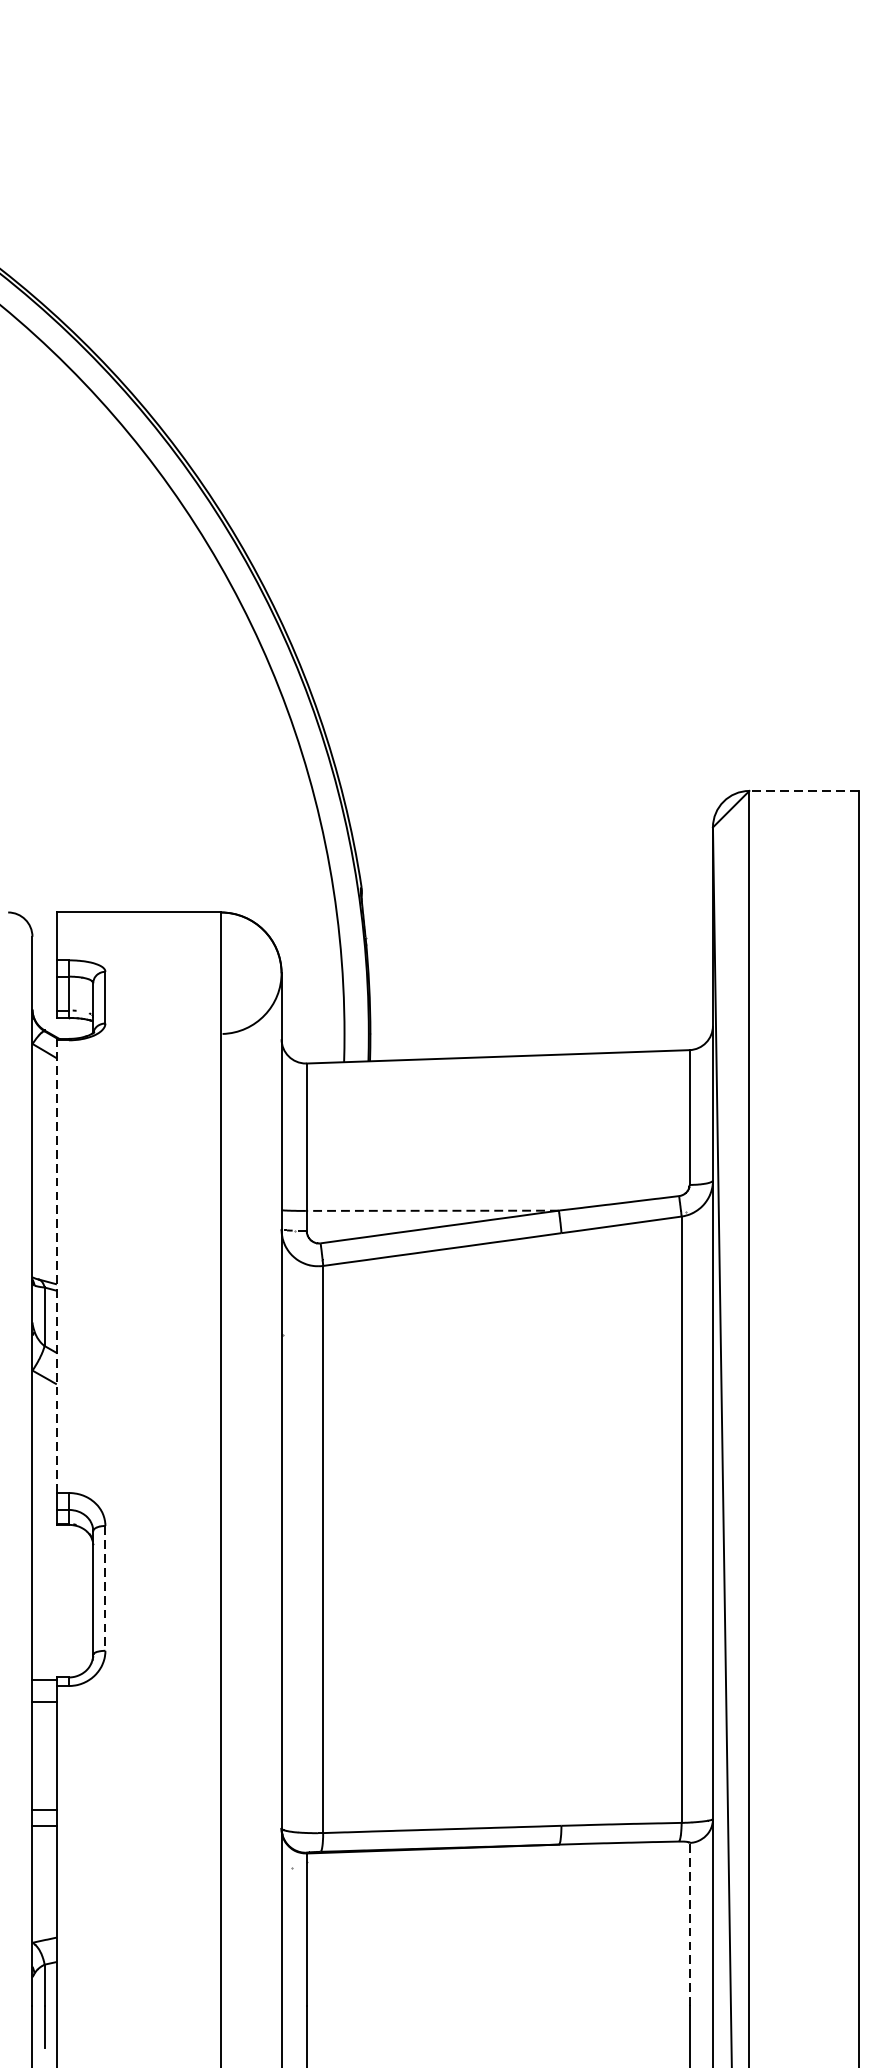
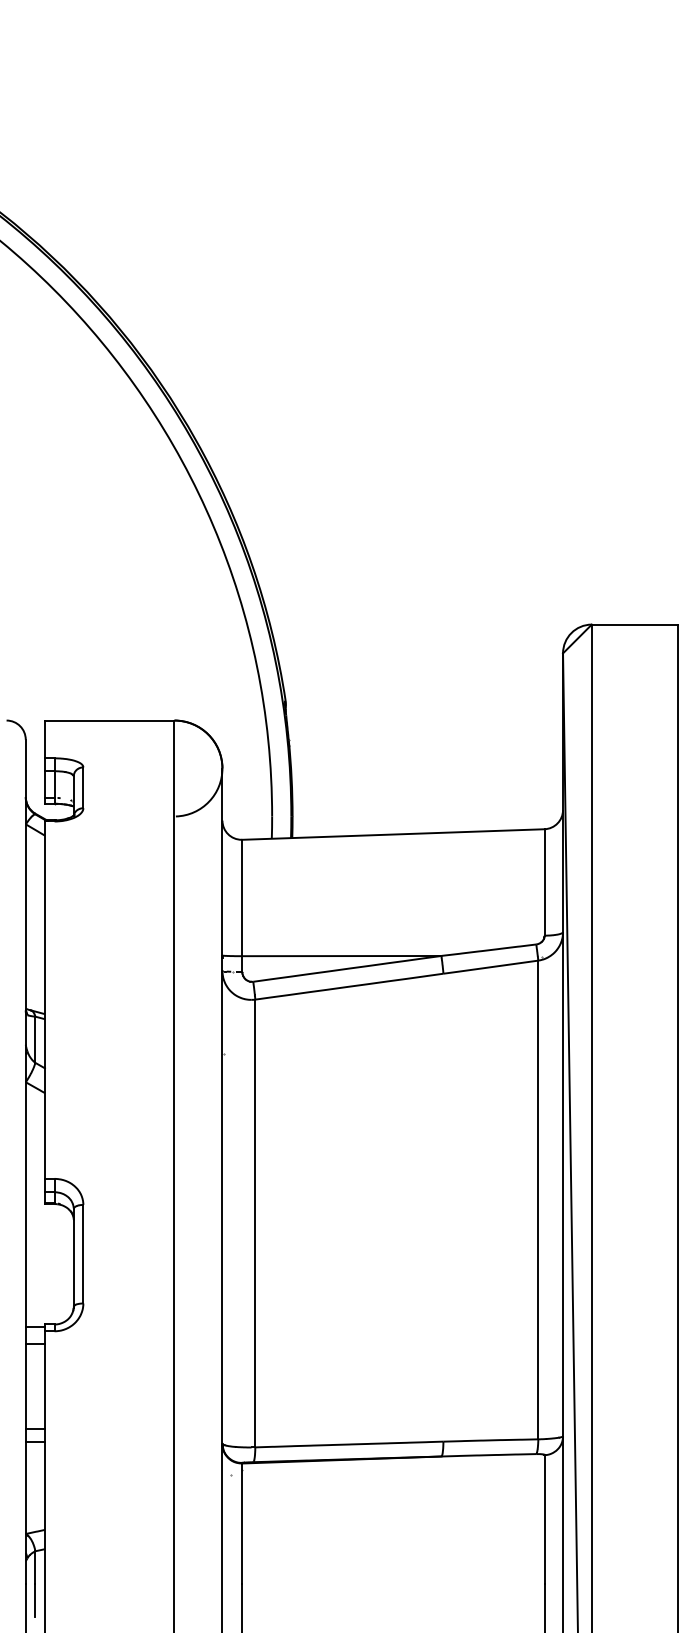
line: (803, 790) -> (634, 624), dashed -> solid
line: (432, 1211) -> (341, 956), dashed -> solid
line: (56, 1267) -> (44, 1000), dashed -> solid
line: (105, 1588) -> (83, 1254), dashed -> solid
line: (689, 1924) -> (544, 1519), dashed -> solid

